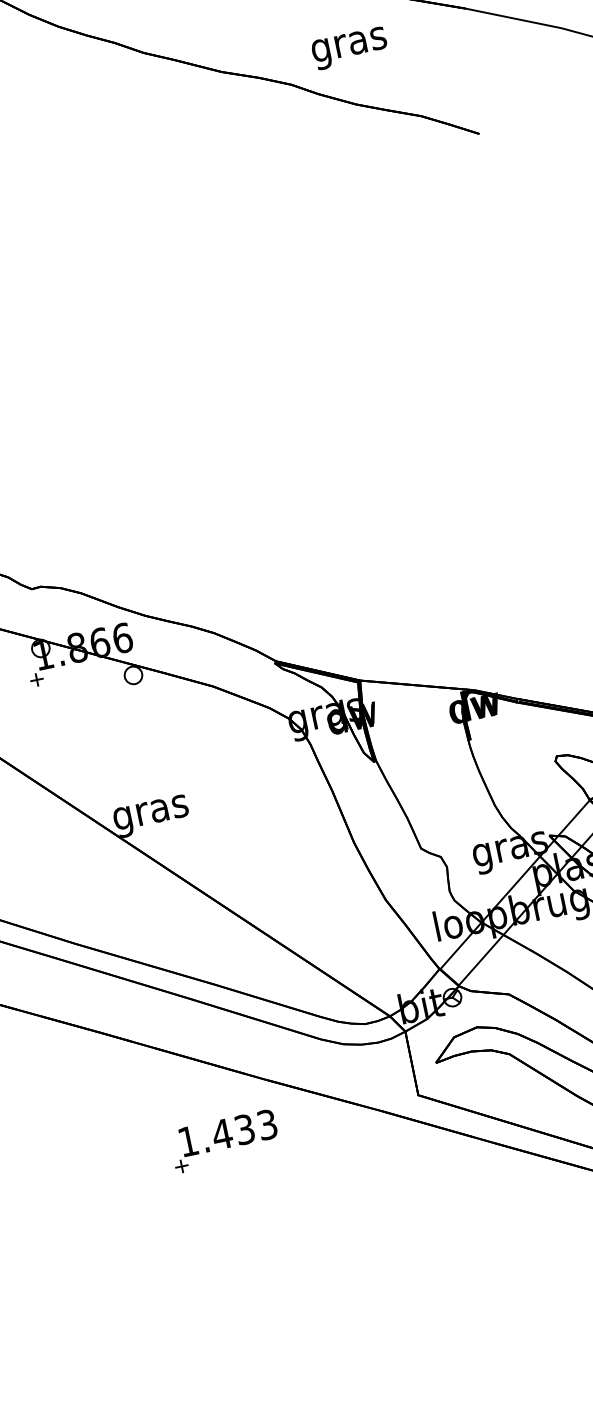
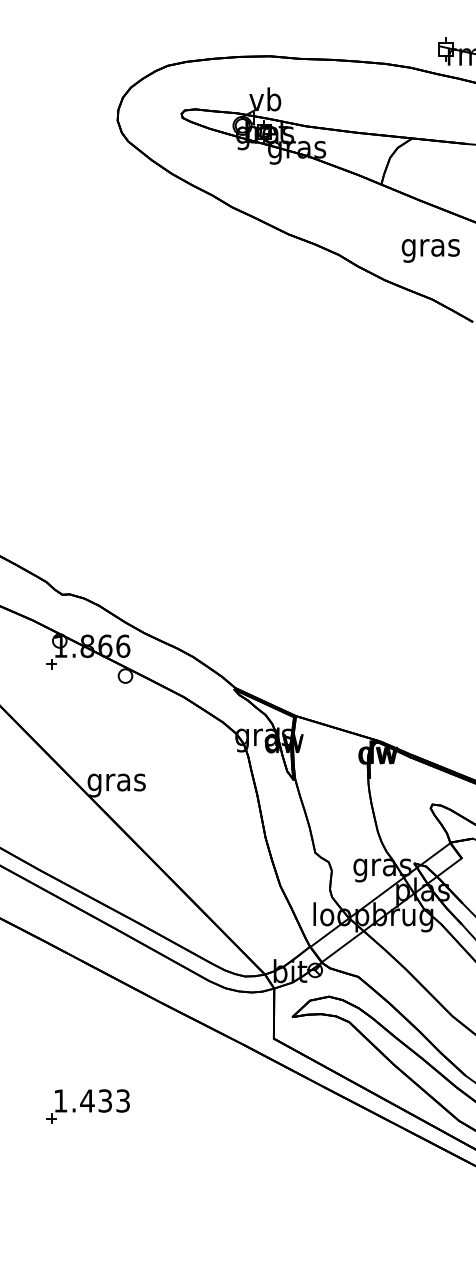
text: (349, 48) -> (430, 250), moved
part: (223, 1141) -> (87, 1106), moved

